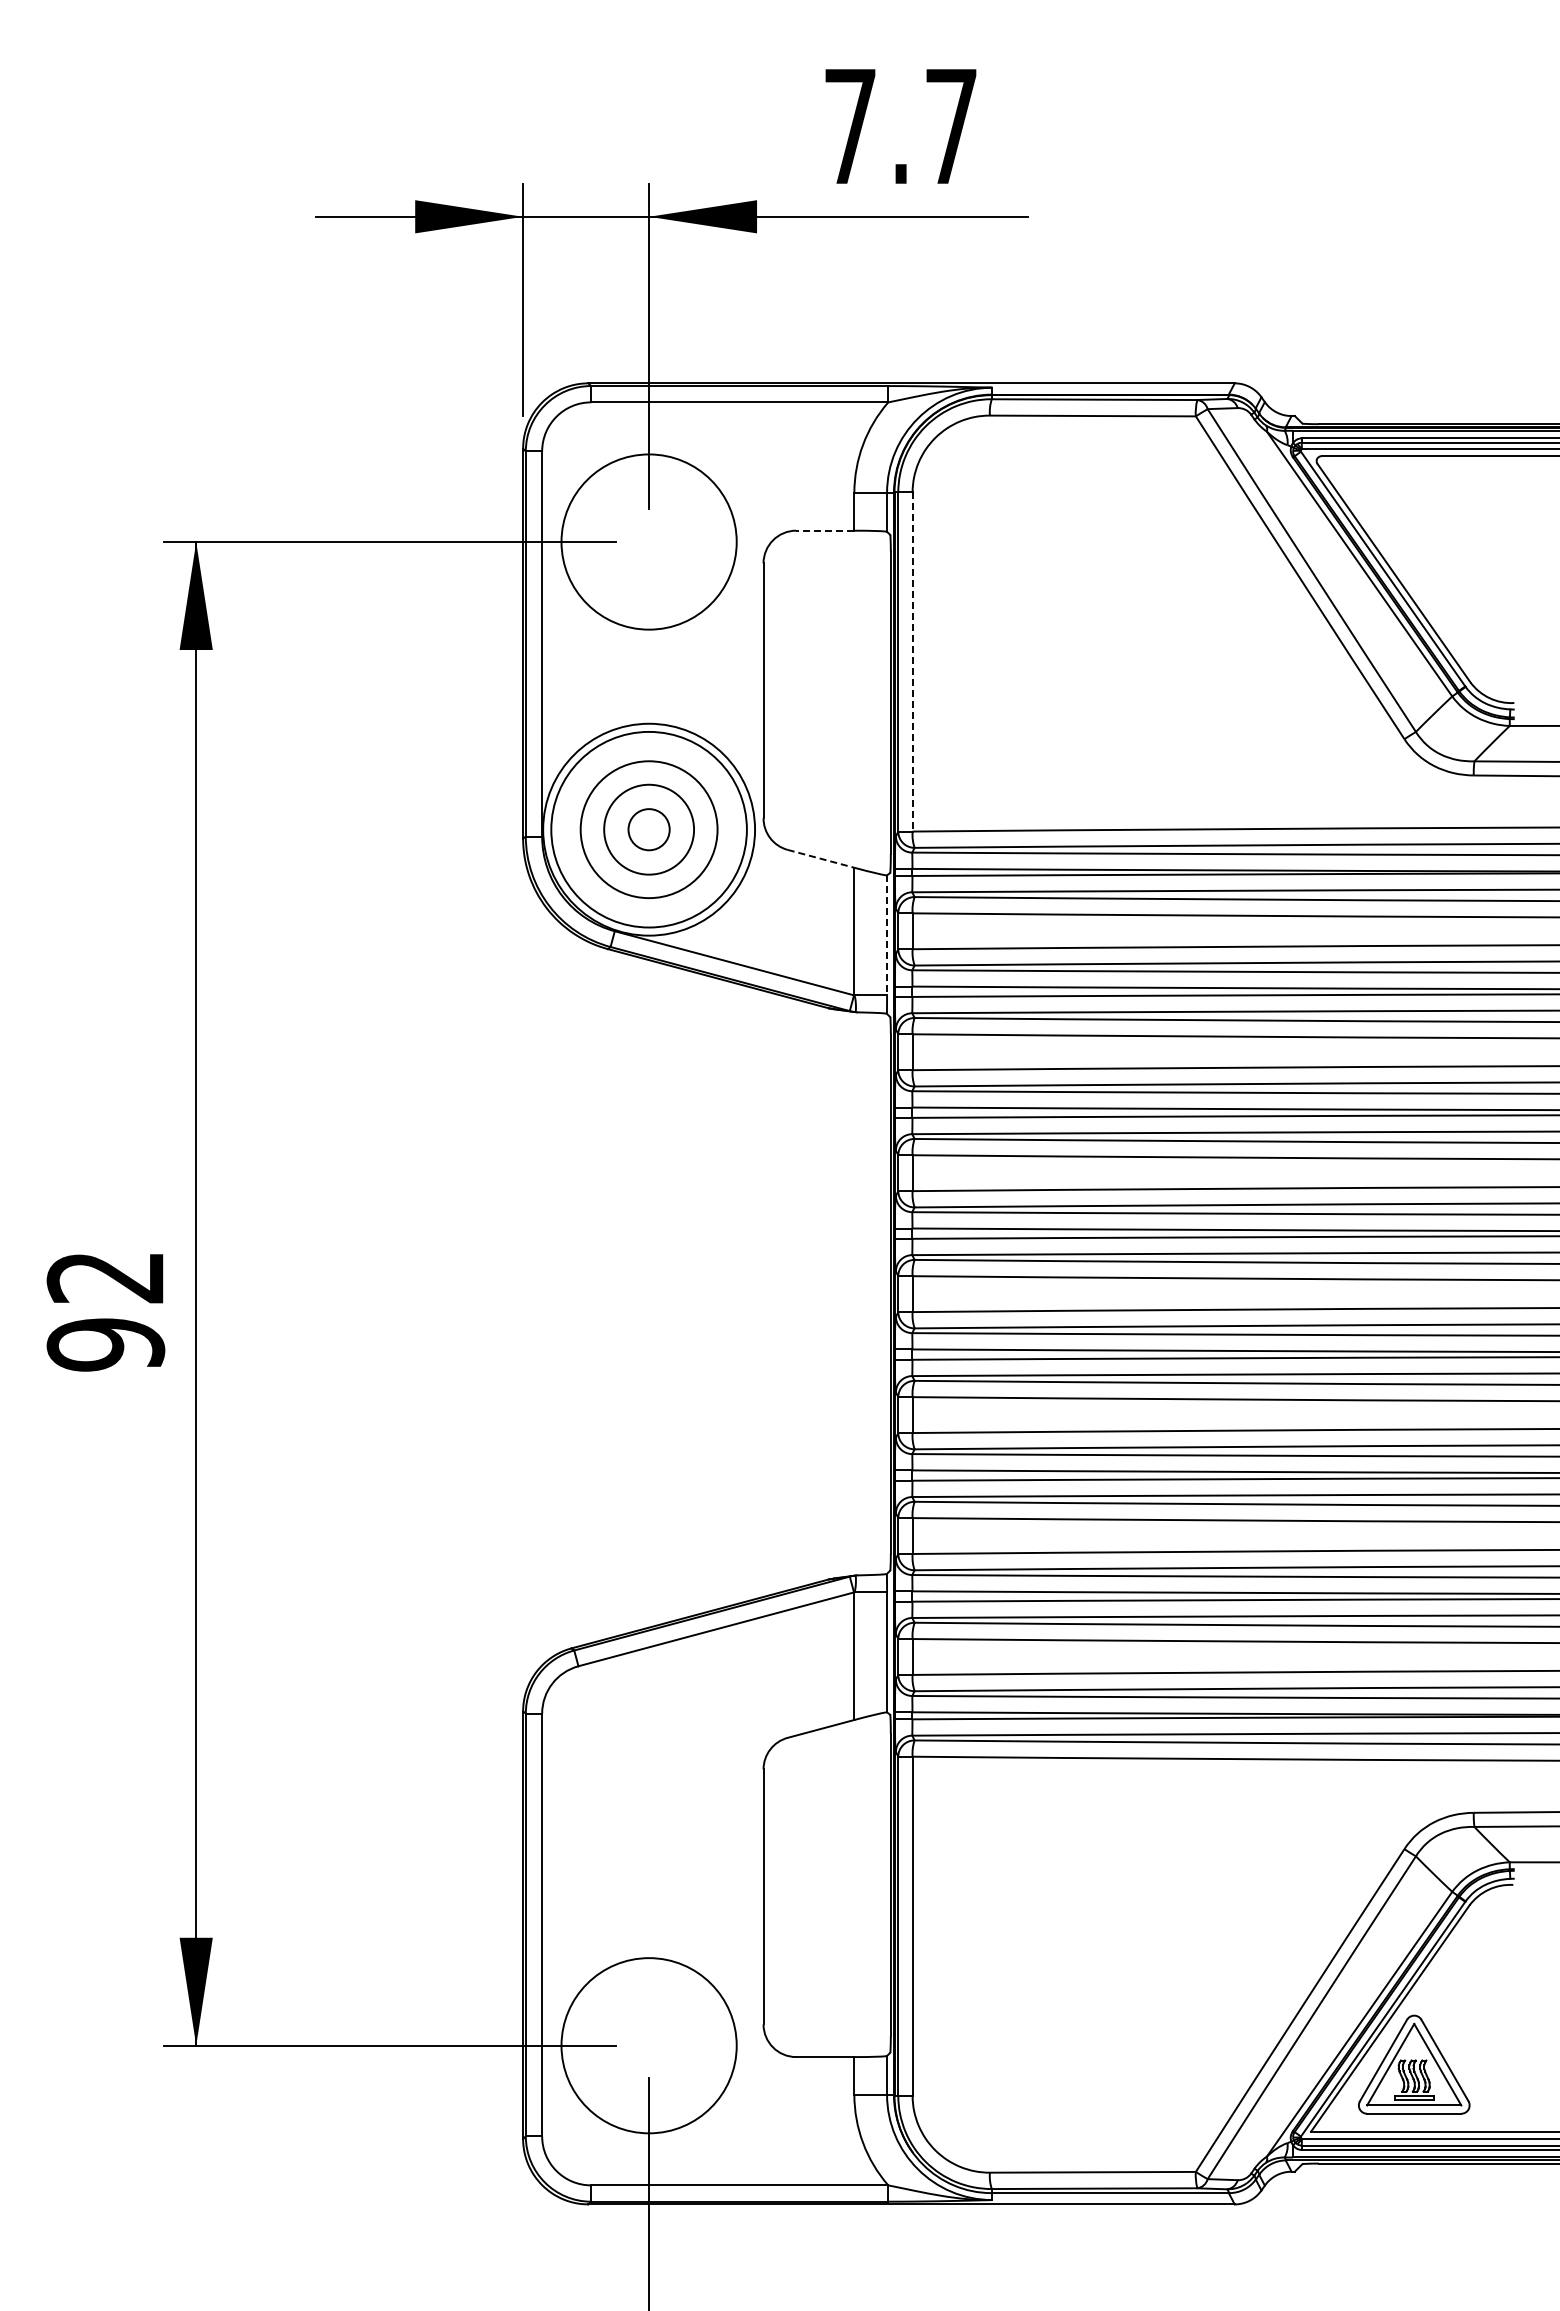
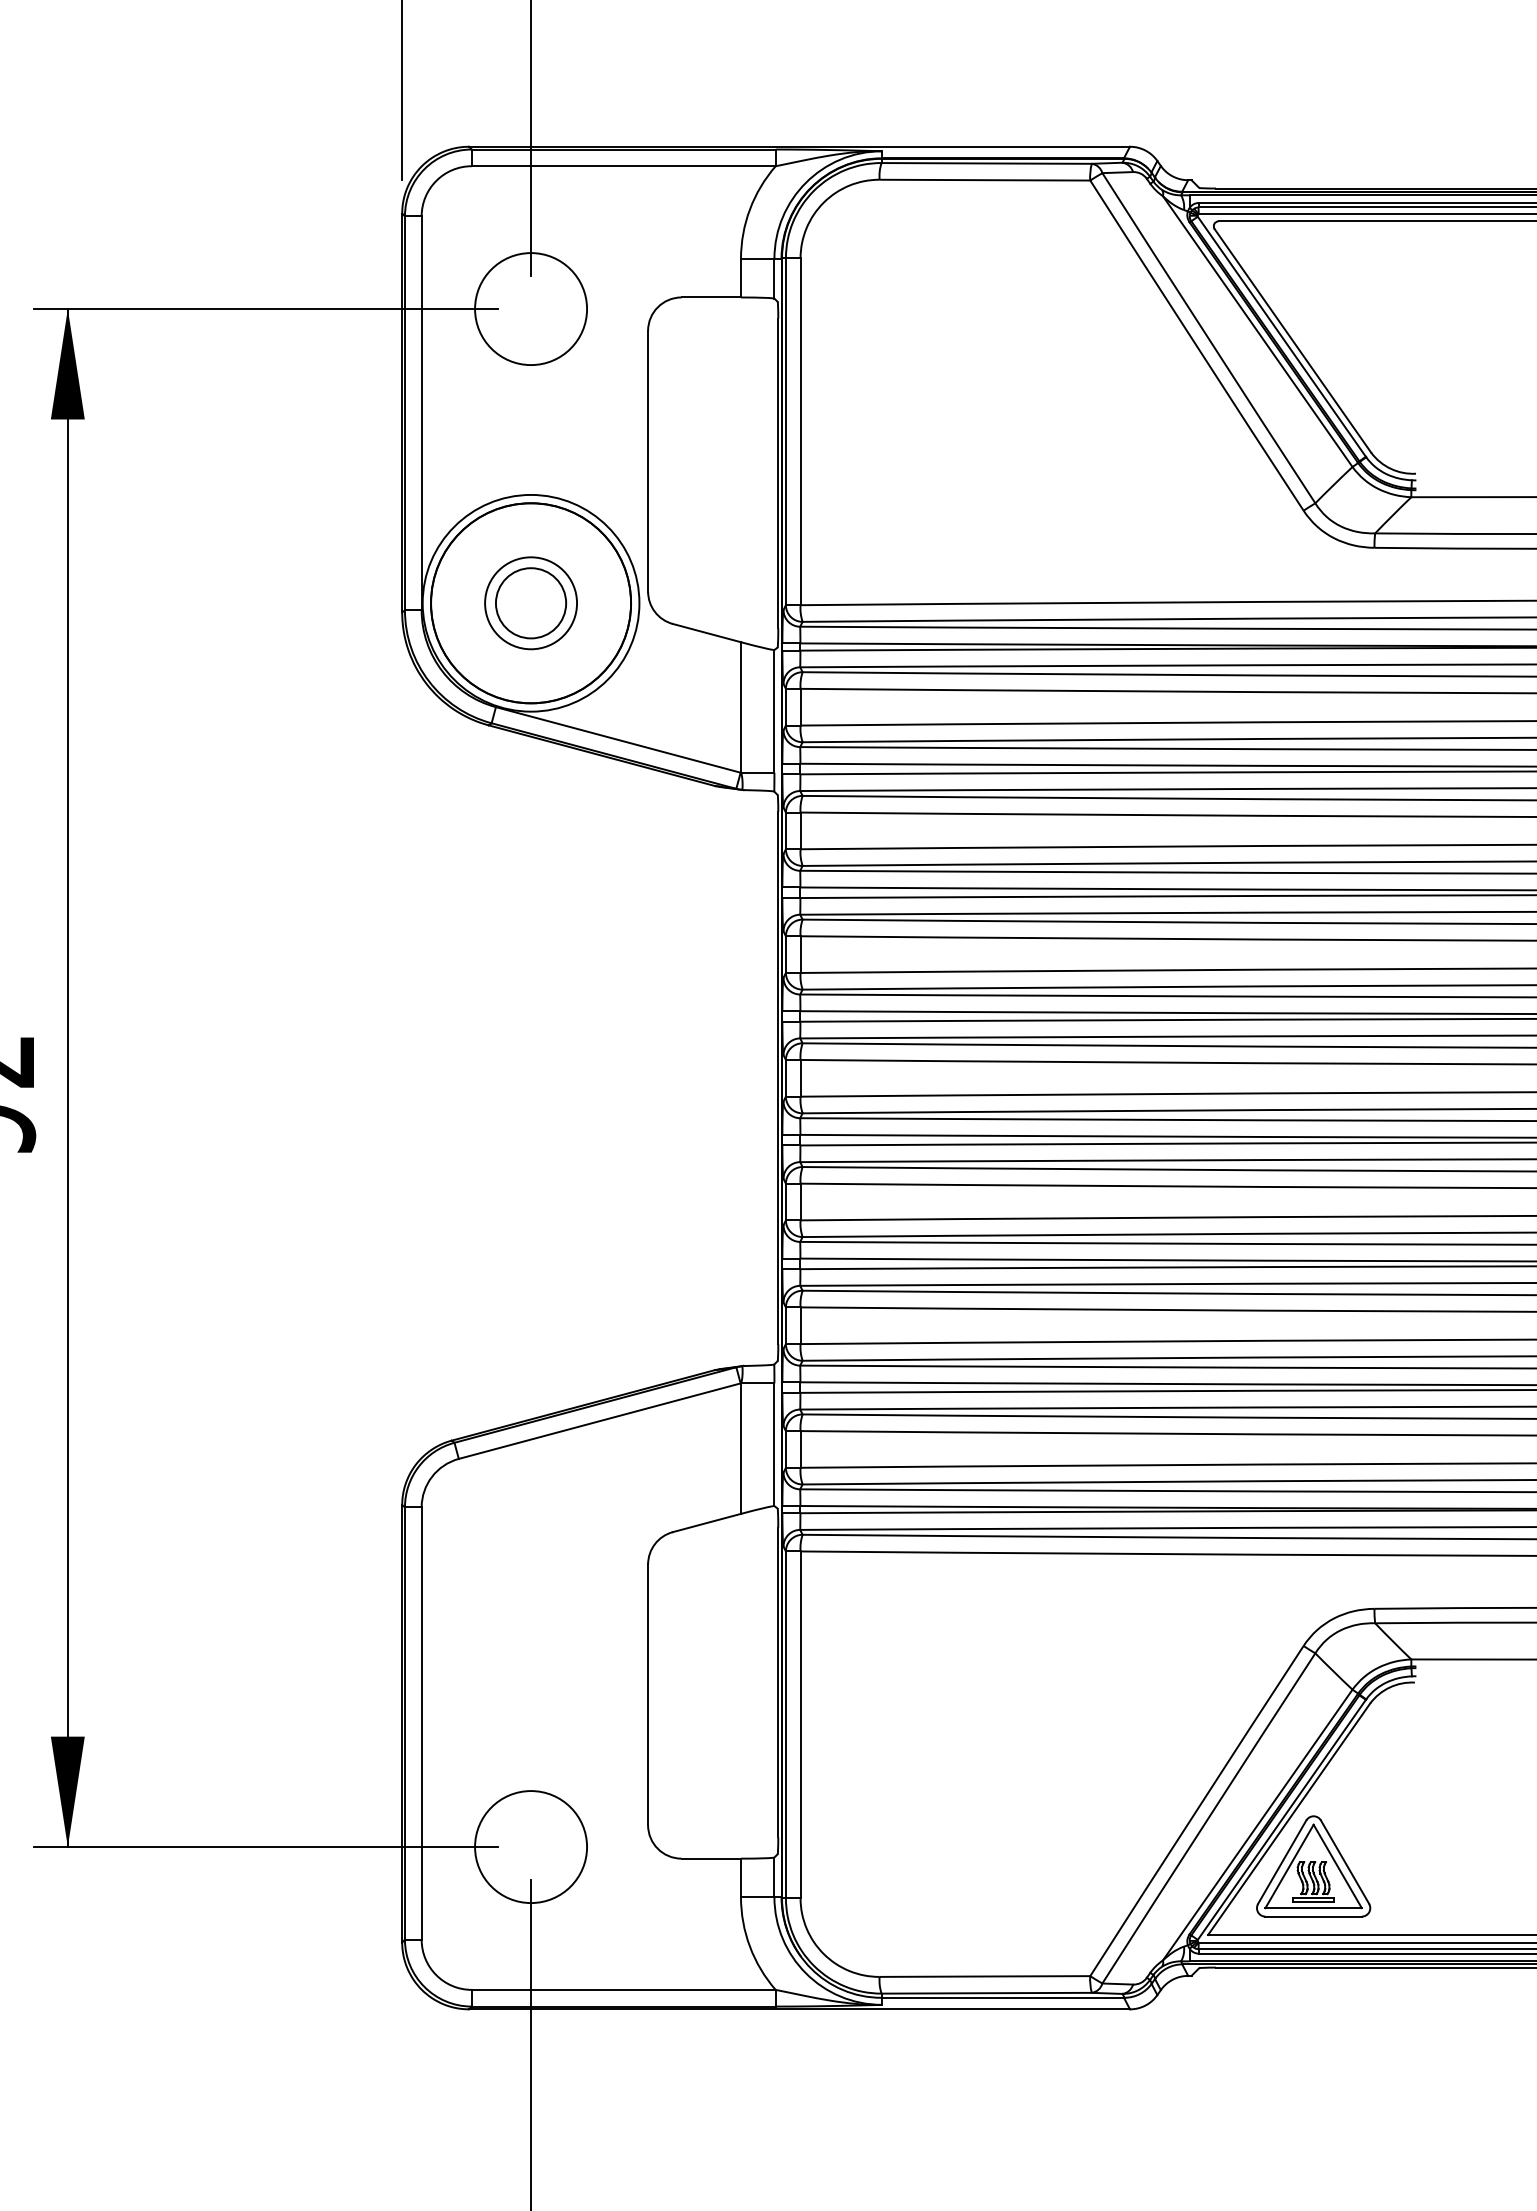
line: (824, 530) -> (710, 297), dashed -> solid
circle: (648, 541) -> (530, 308), size x0.62
line: (912, 662) -> (800, 432), dashed -> solid
circle: (648, 829) -> (530, 603), size x1.43
circle: (648, 829) -> (530, 603), size x1.67
line: (821, 858) -> (707, 632), dashed -> solid
line: (887, 935) -> (774, 711), dashed -> solid
circle: (648, 2045) -> (530, 1846), size x0.62

